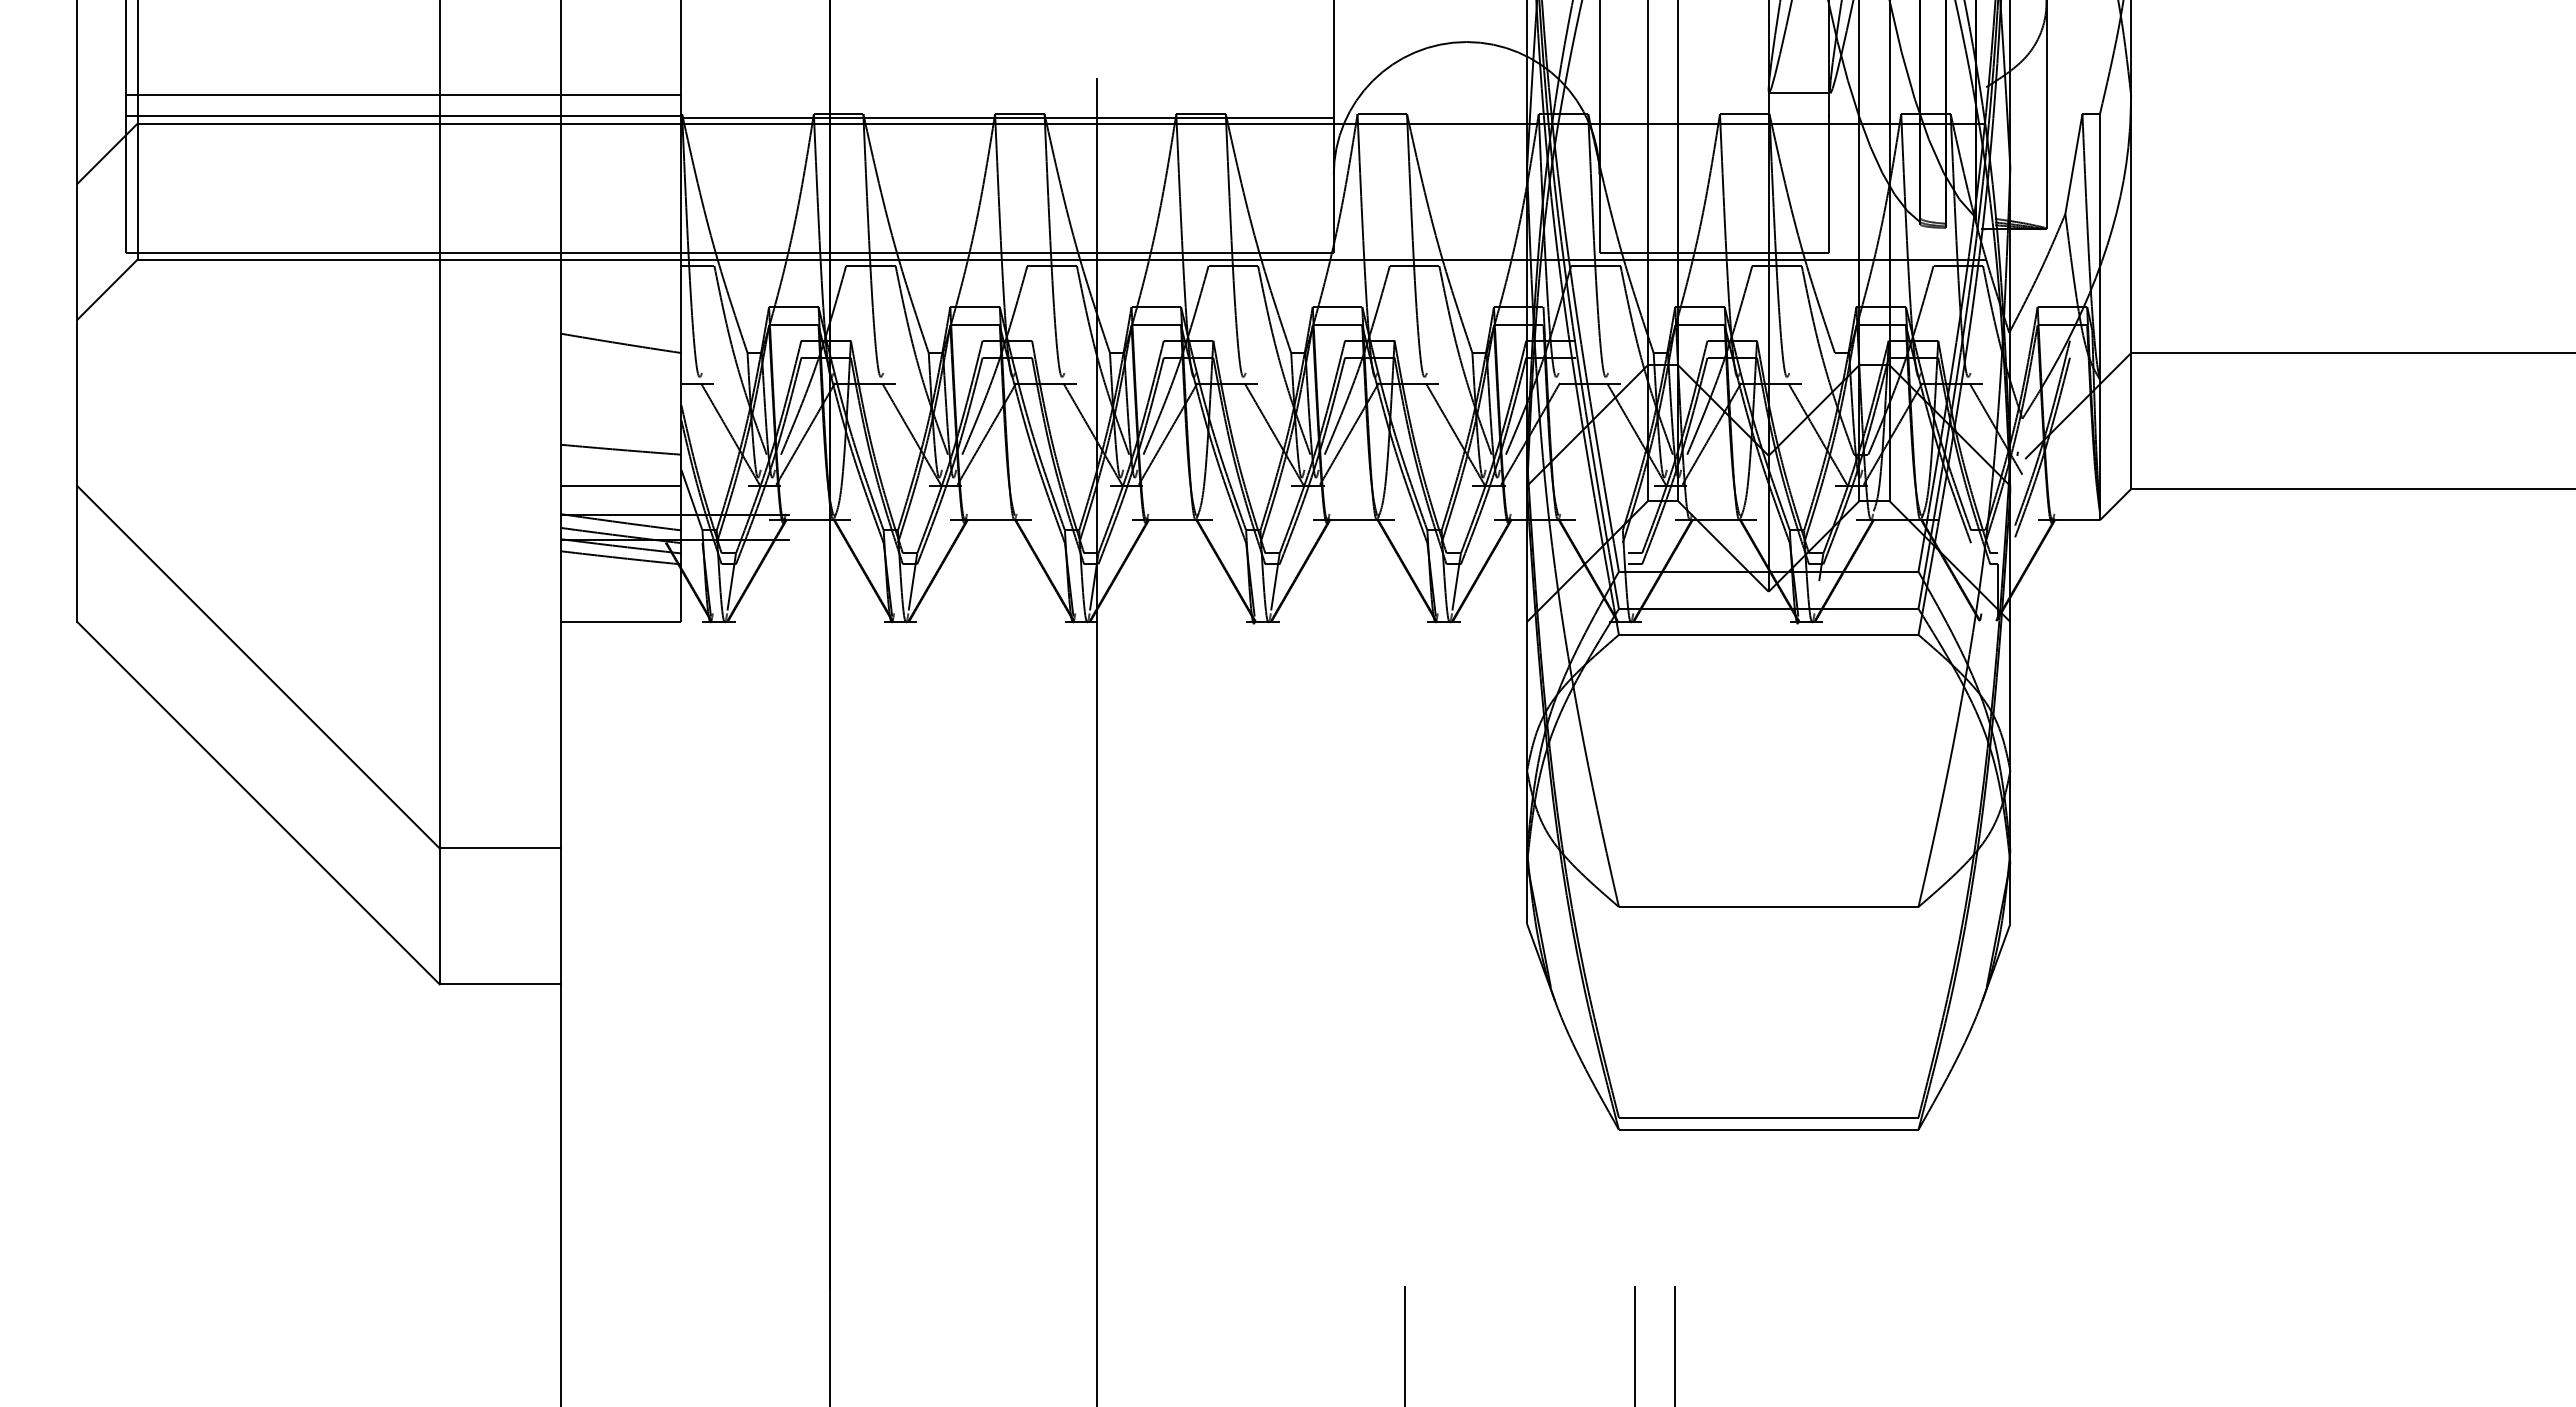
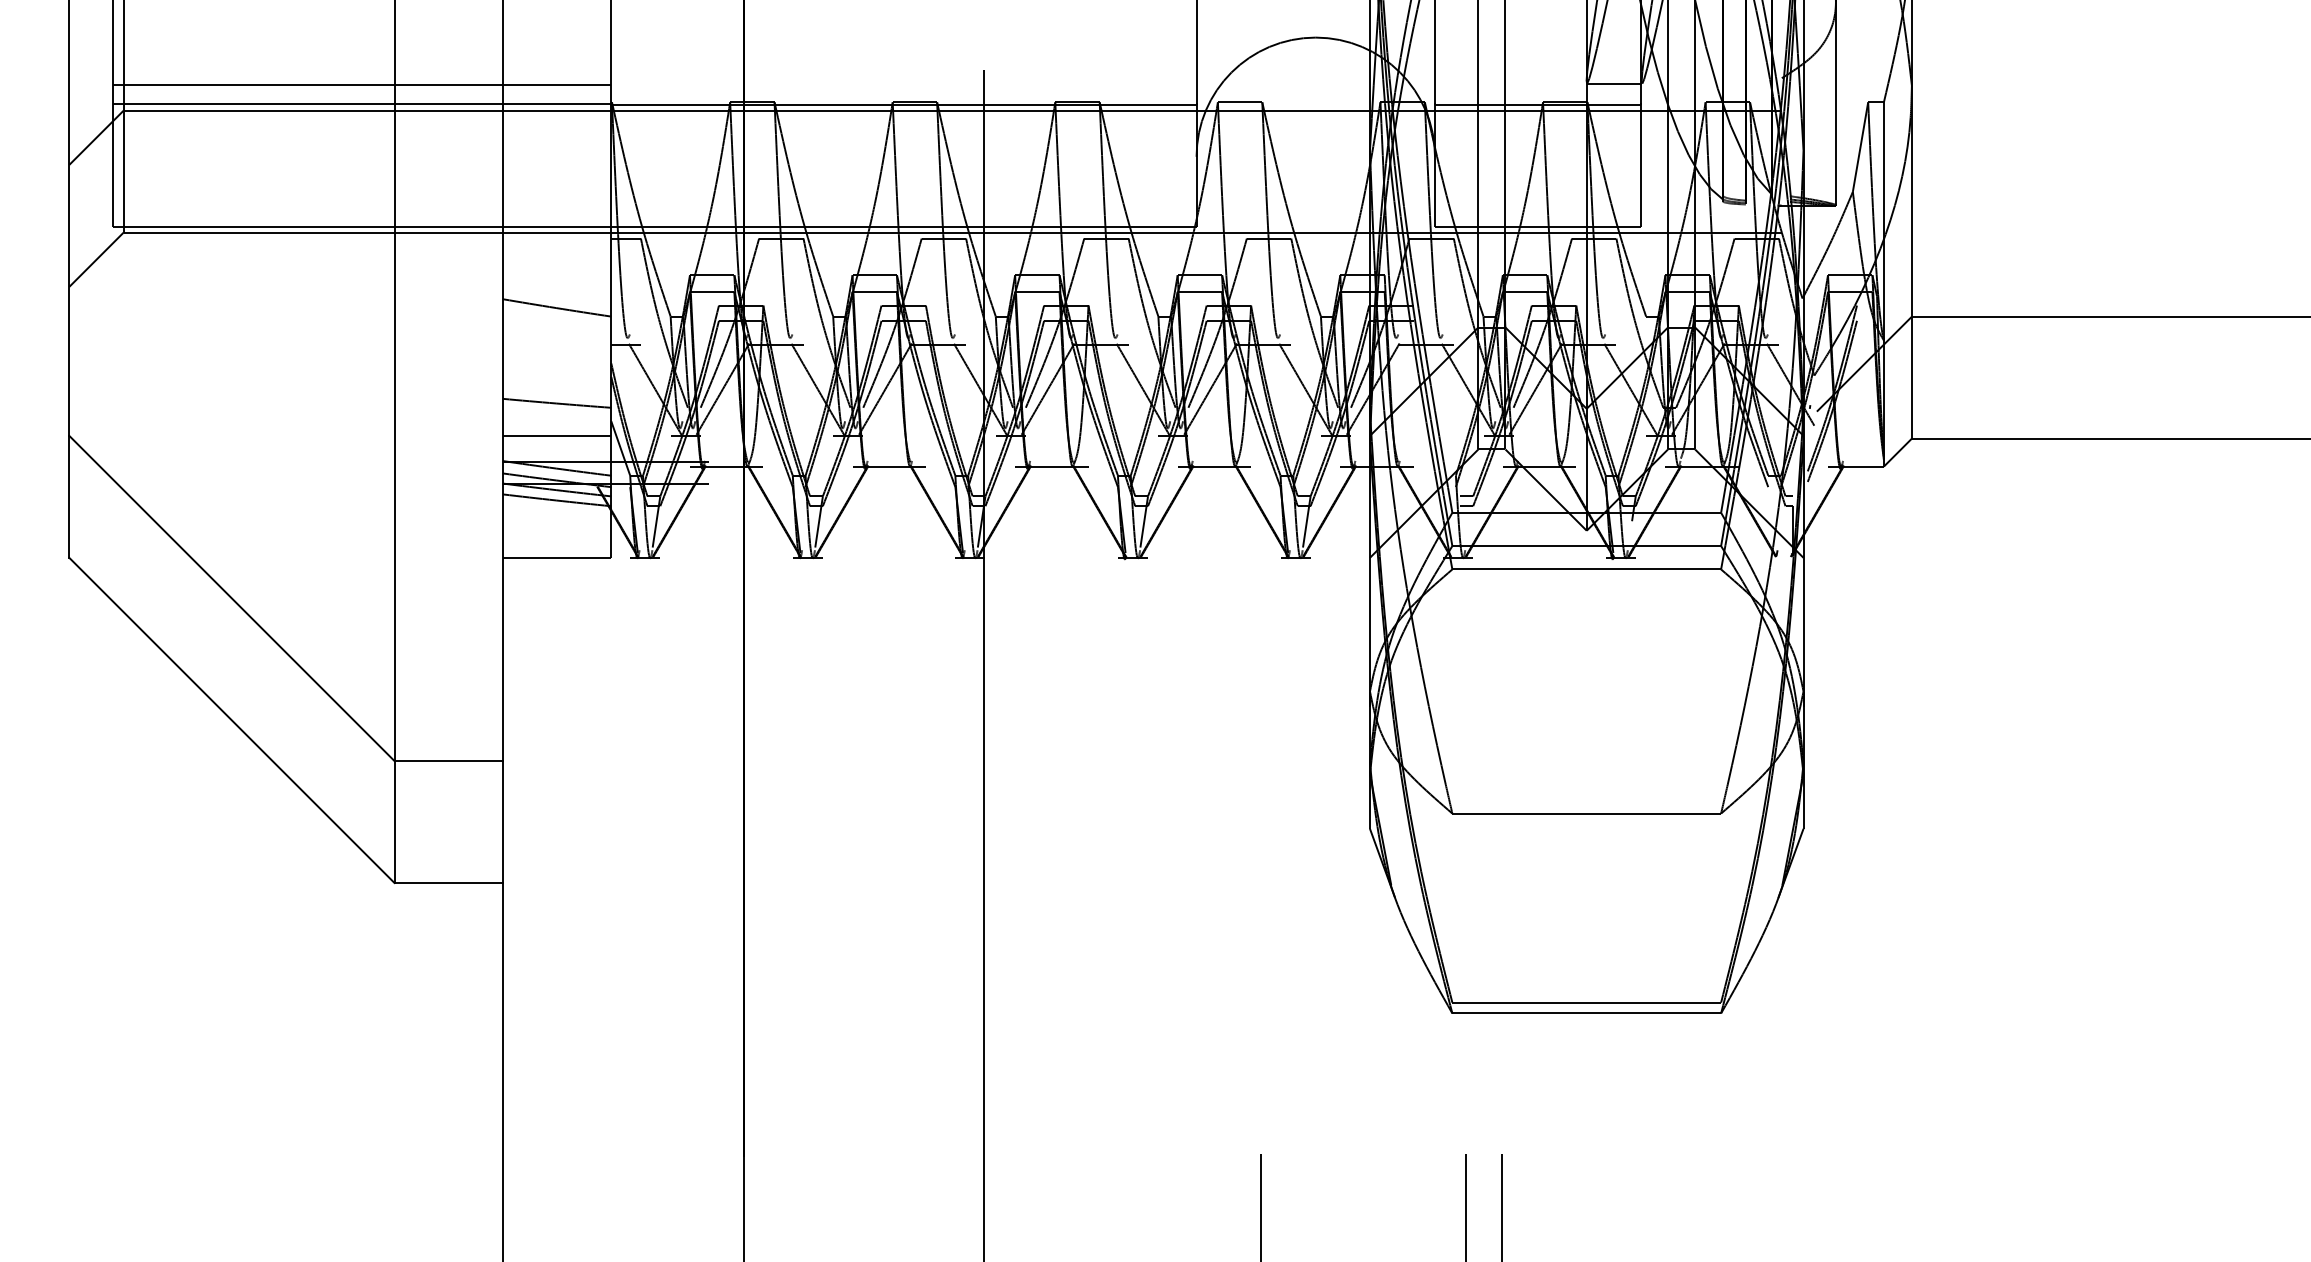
line: (1714, 117) -> (1538, 105), added

